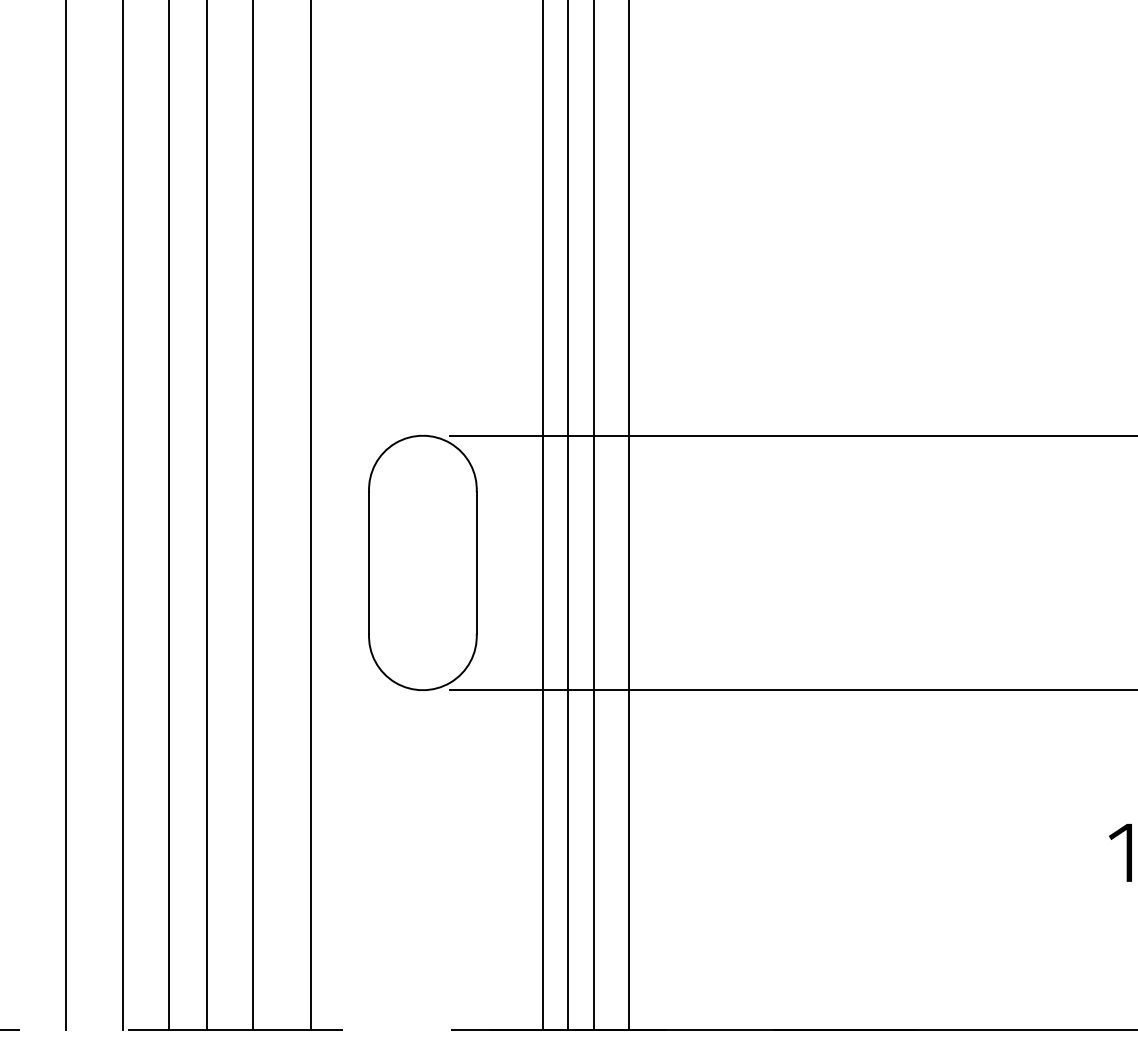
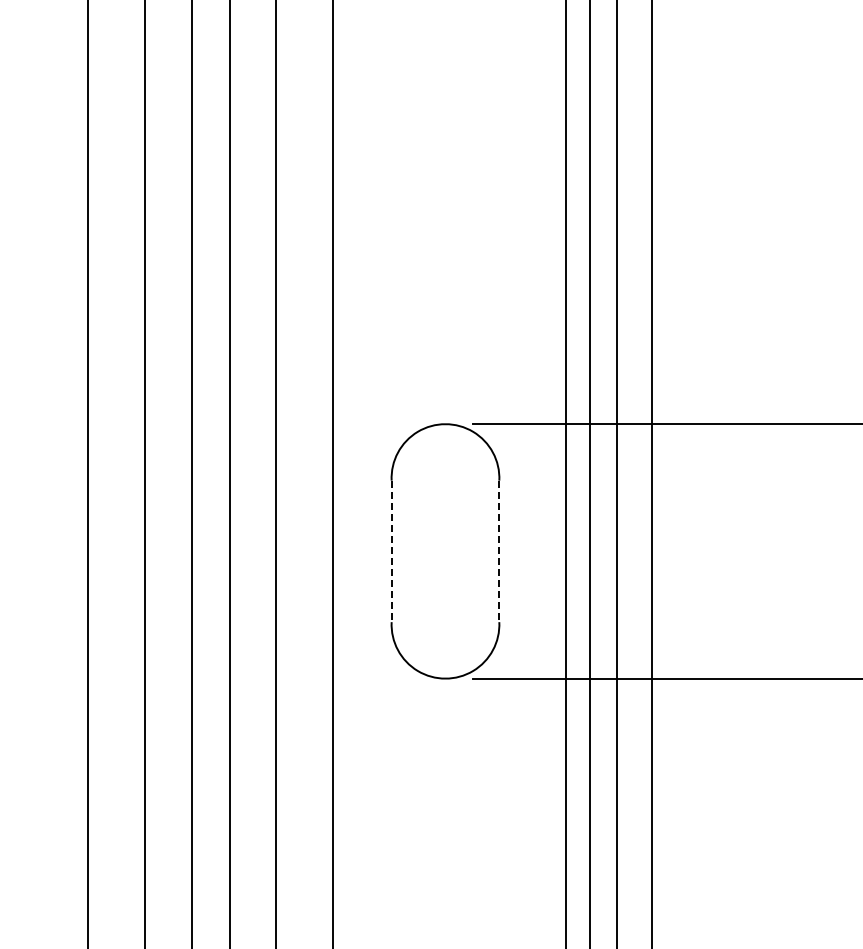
line: (369, 563) -> (392, 551), solid -> dashed
line: (476, 563) -> (499, 551), solid -> dashed

